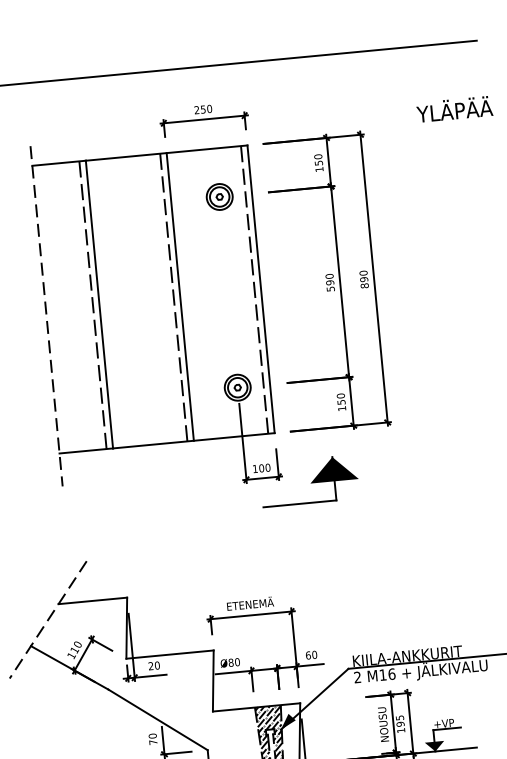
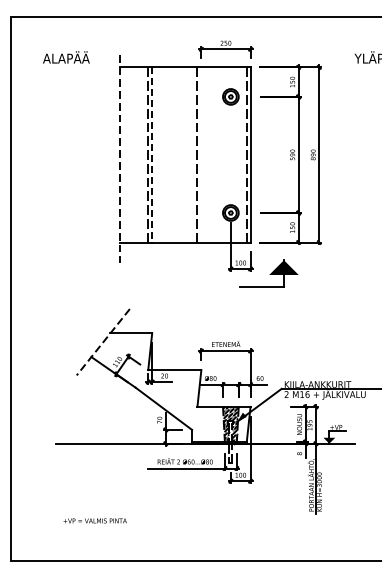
line: (180, 296) -> (201, 154), removed
line: (99, 303) -> (152, 154), solid -> dashed

